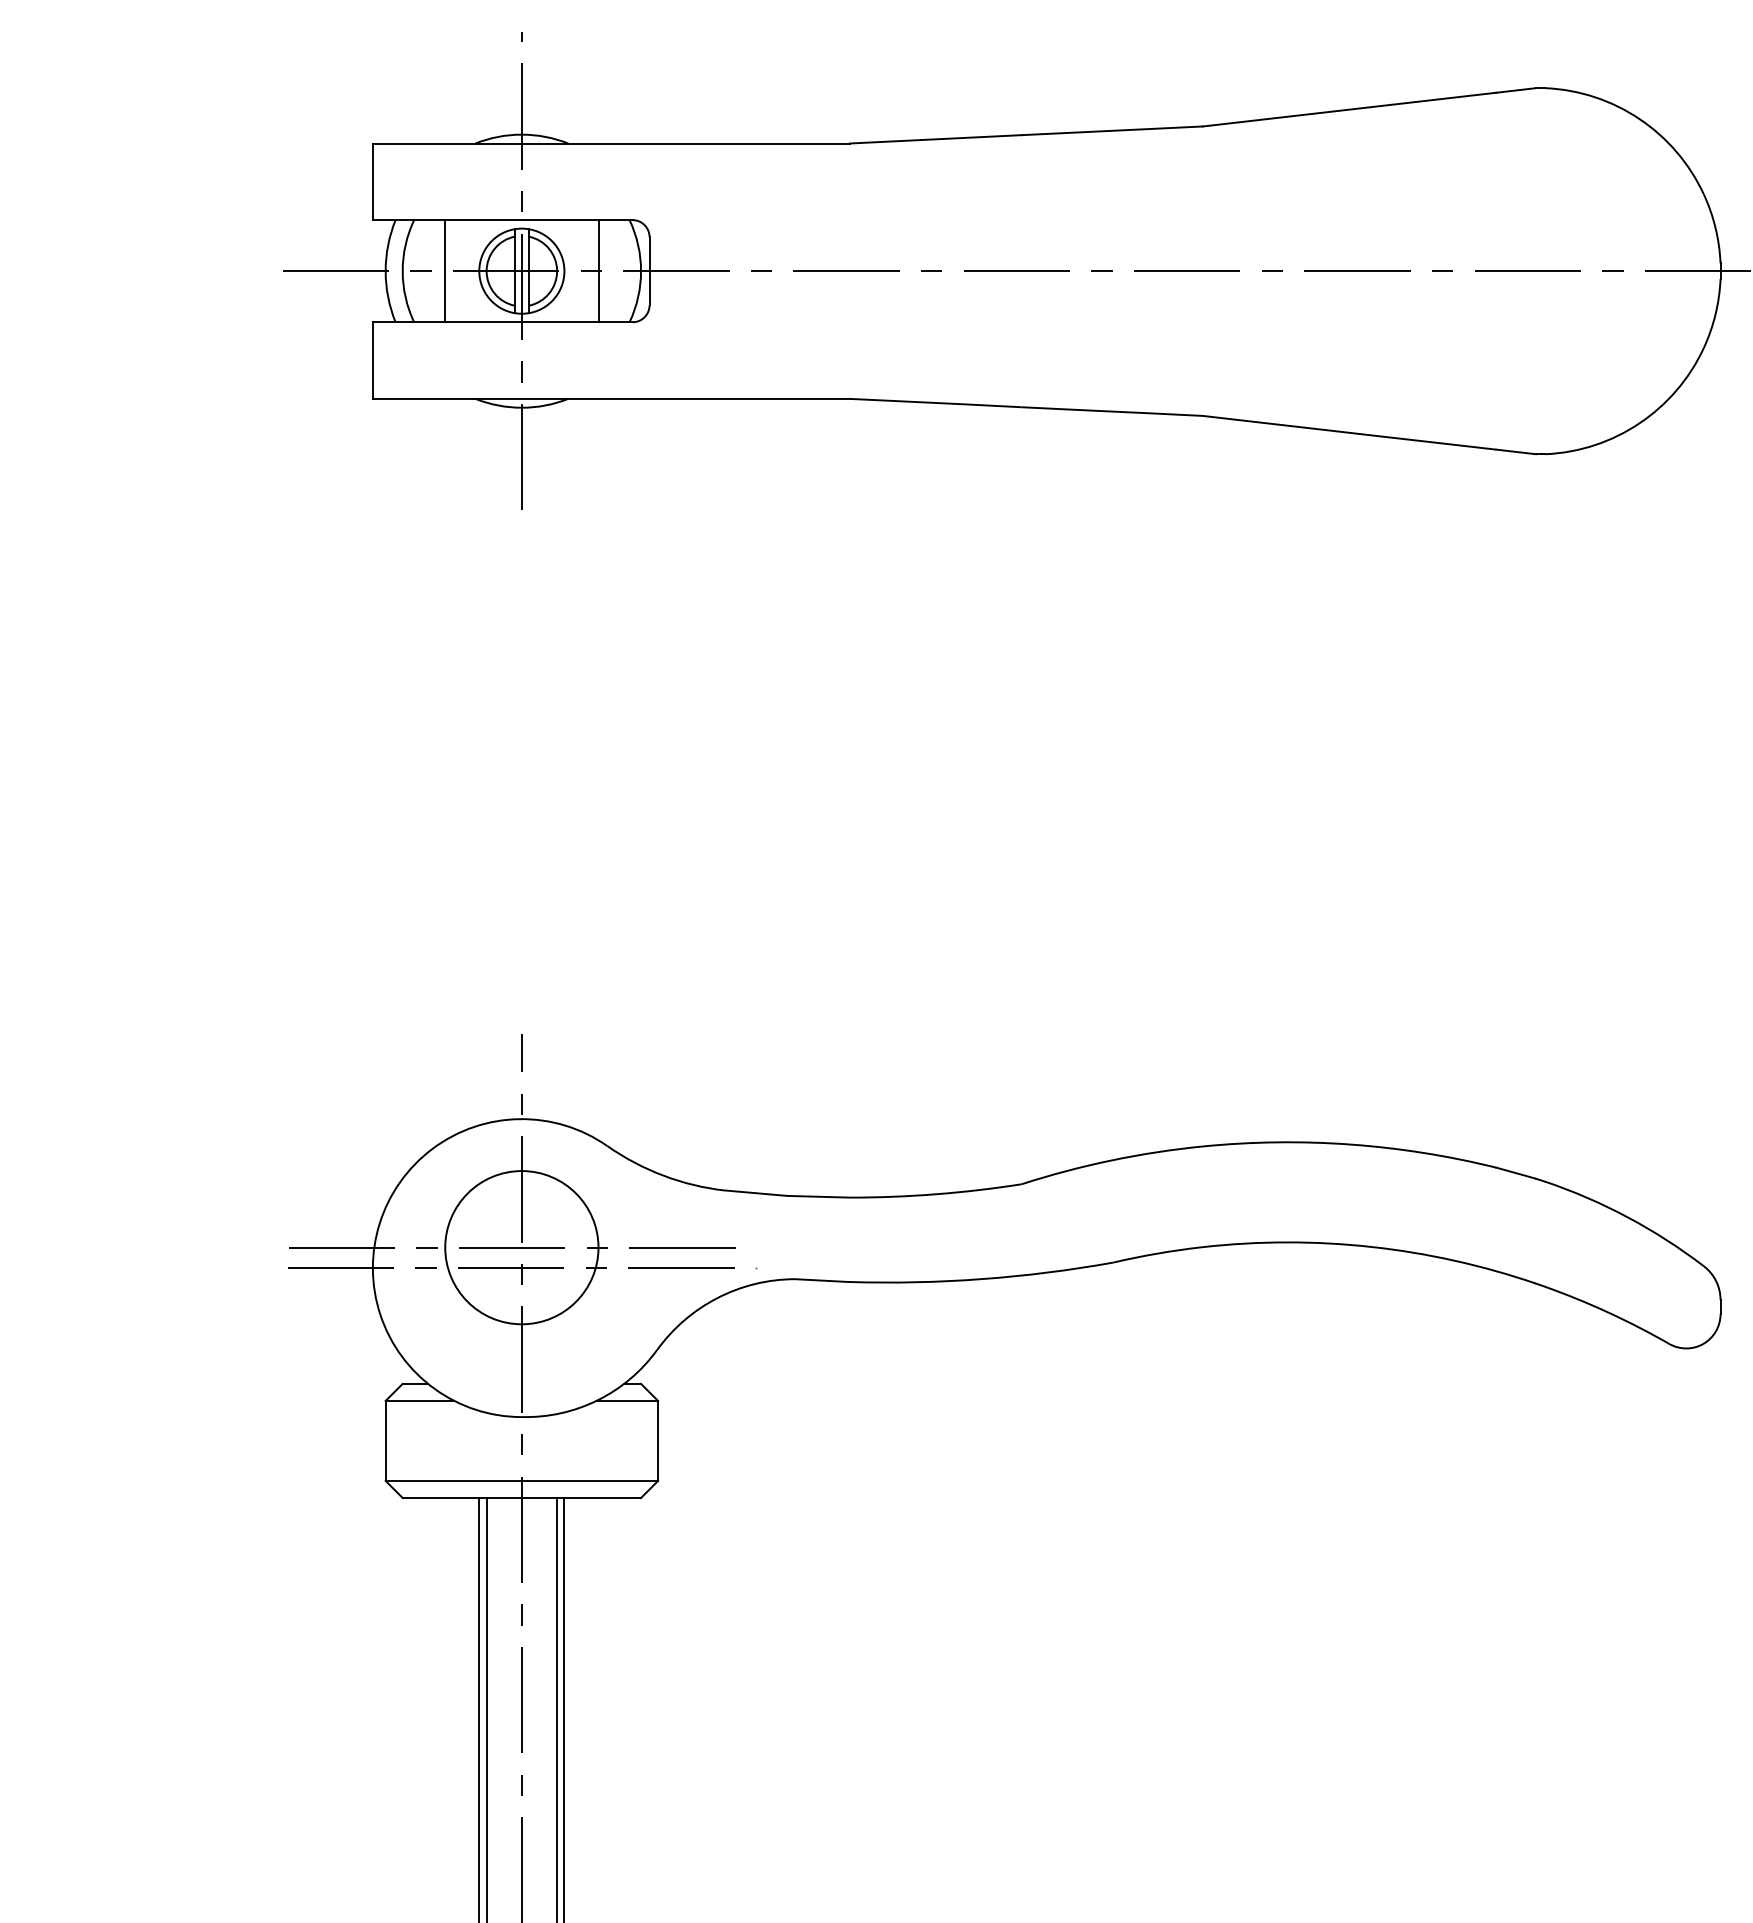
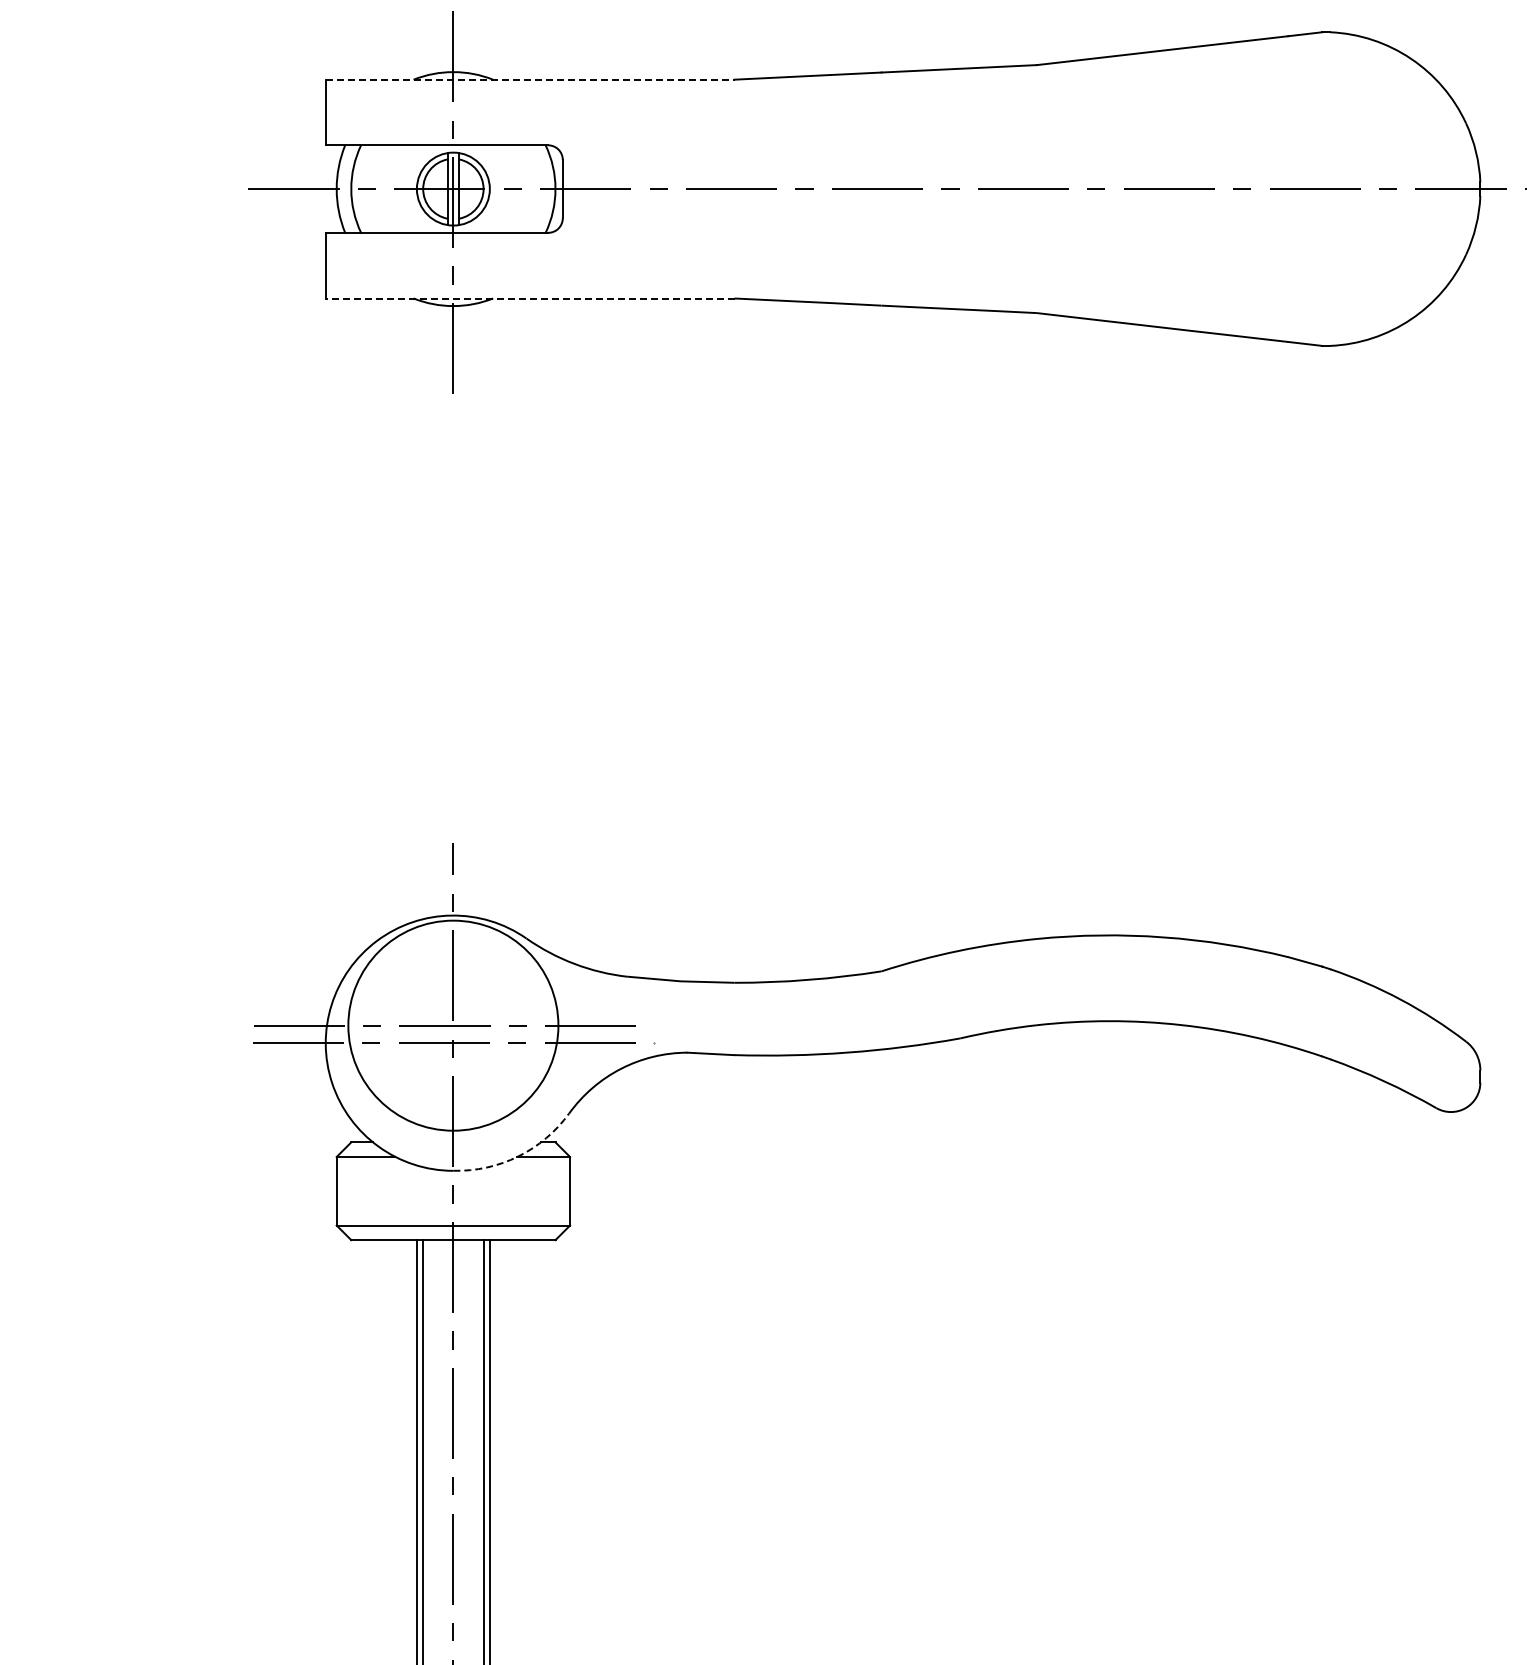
line: (611, 143) -> (530, 79), solid -> dashed
line: (444, 270) -> (387, 188), removed
line: (599, 270) -> (519, 188), removed
line: (610, 398) -> (529, 298), solid -> dashed
circle: (521, 1247) -> (453, 1025), size x1.6
arc: (597, 1400) -> (518, 1156), solid -> dashed

